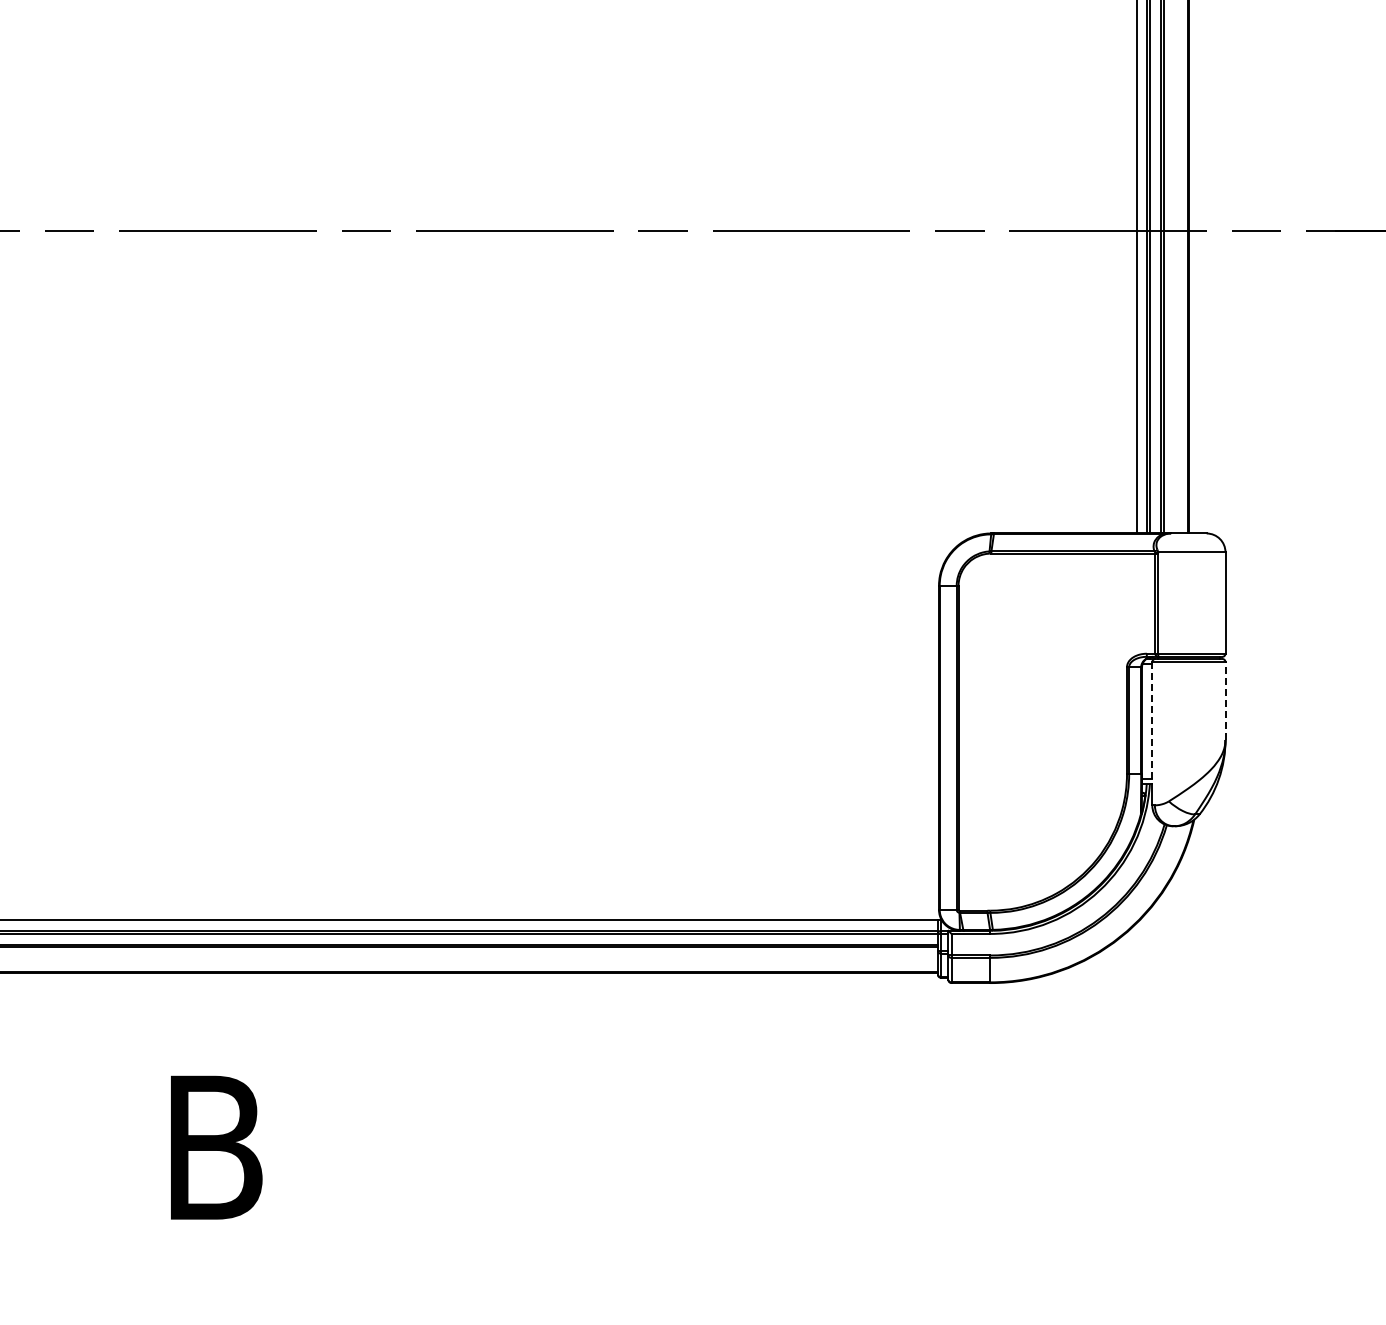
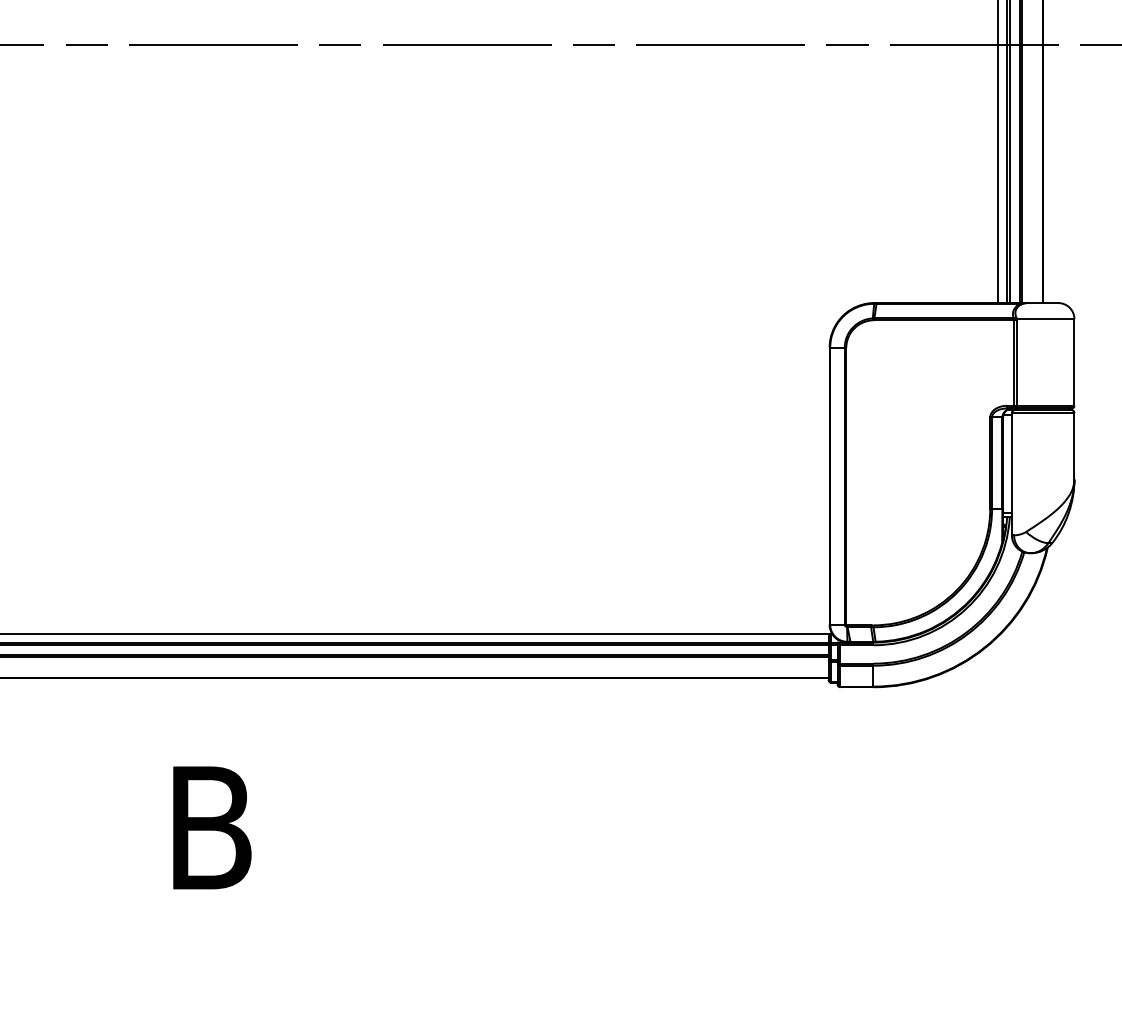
line: (1225, 701) -> (1074, 446), dashed -> solid
line: (1152, 723) -> (1012, 465), dashed -> solid

